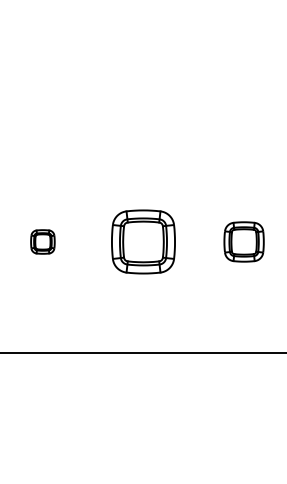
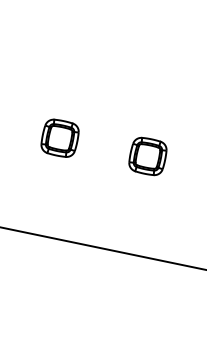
part: (42, 241) -> (59, 137), size x1.67
part: (143, 241) -> (148, 156), size x0.62

